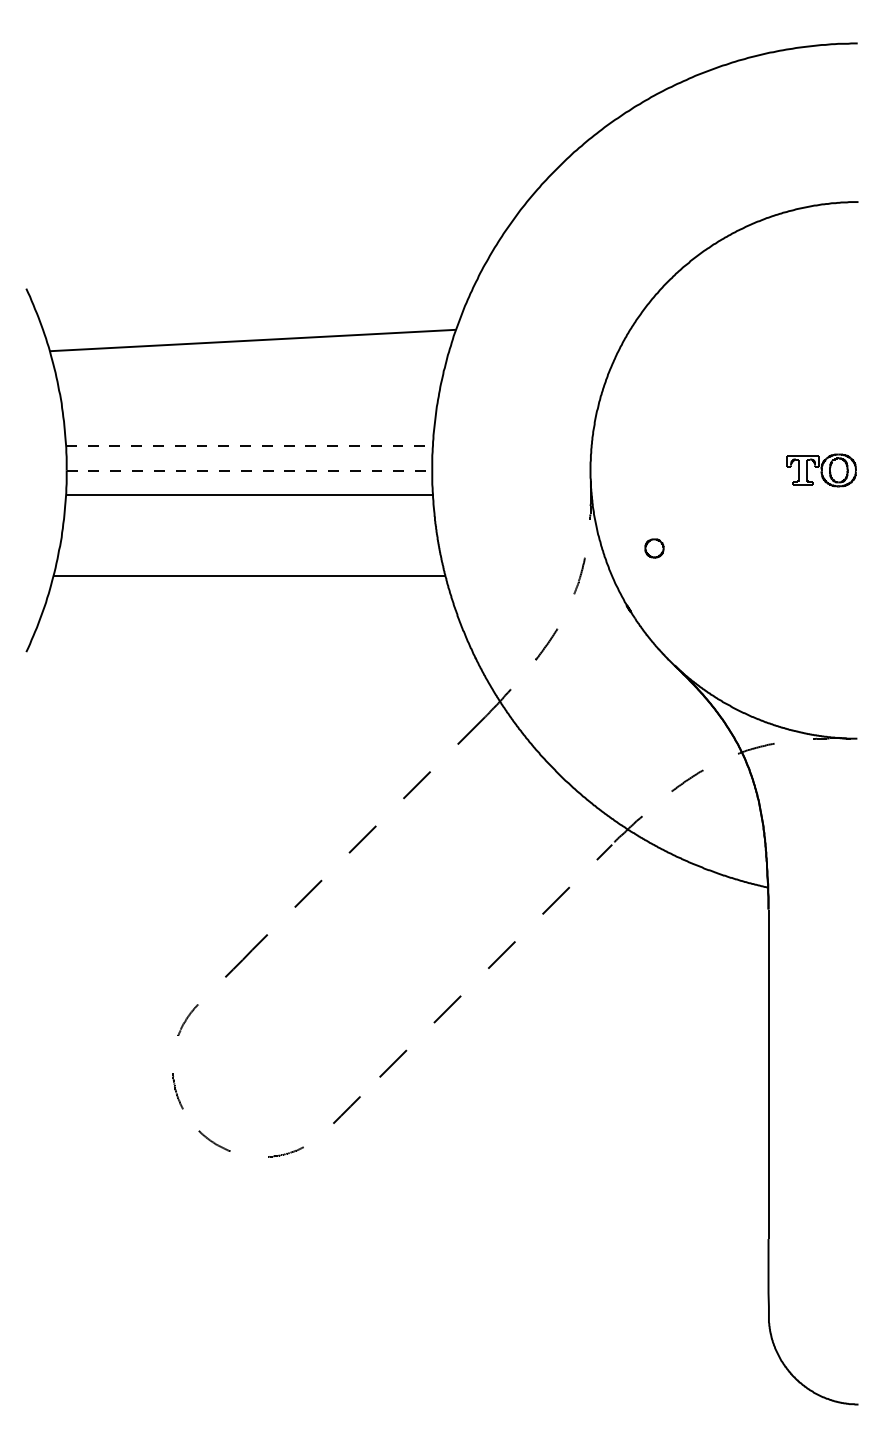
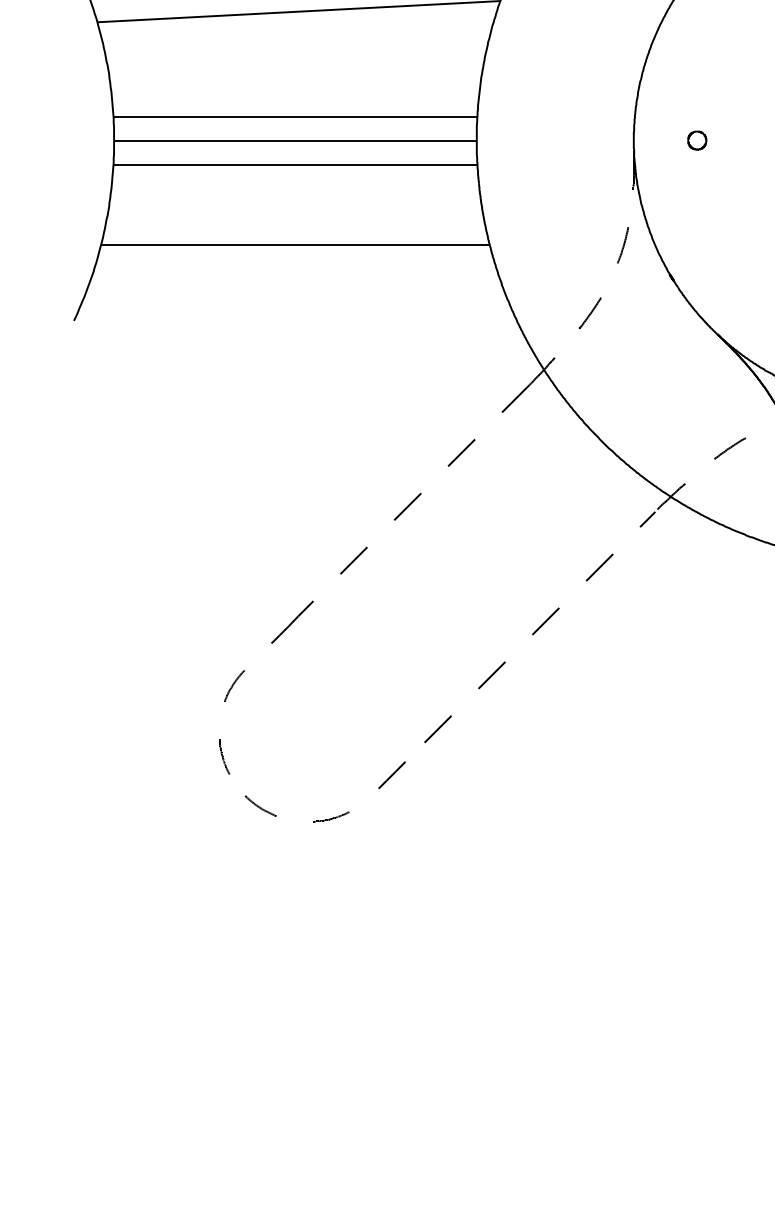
line: (249, 446) -> (295, 116), dashed -> solid
line: (249, 470) -> (295, 140), dashed -> solid
part: (654, 548) -> (697, 140), moved

